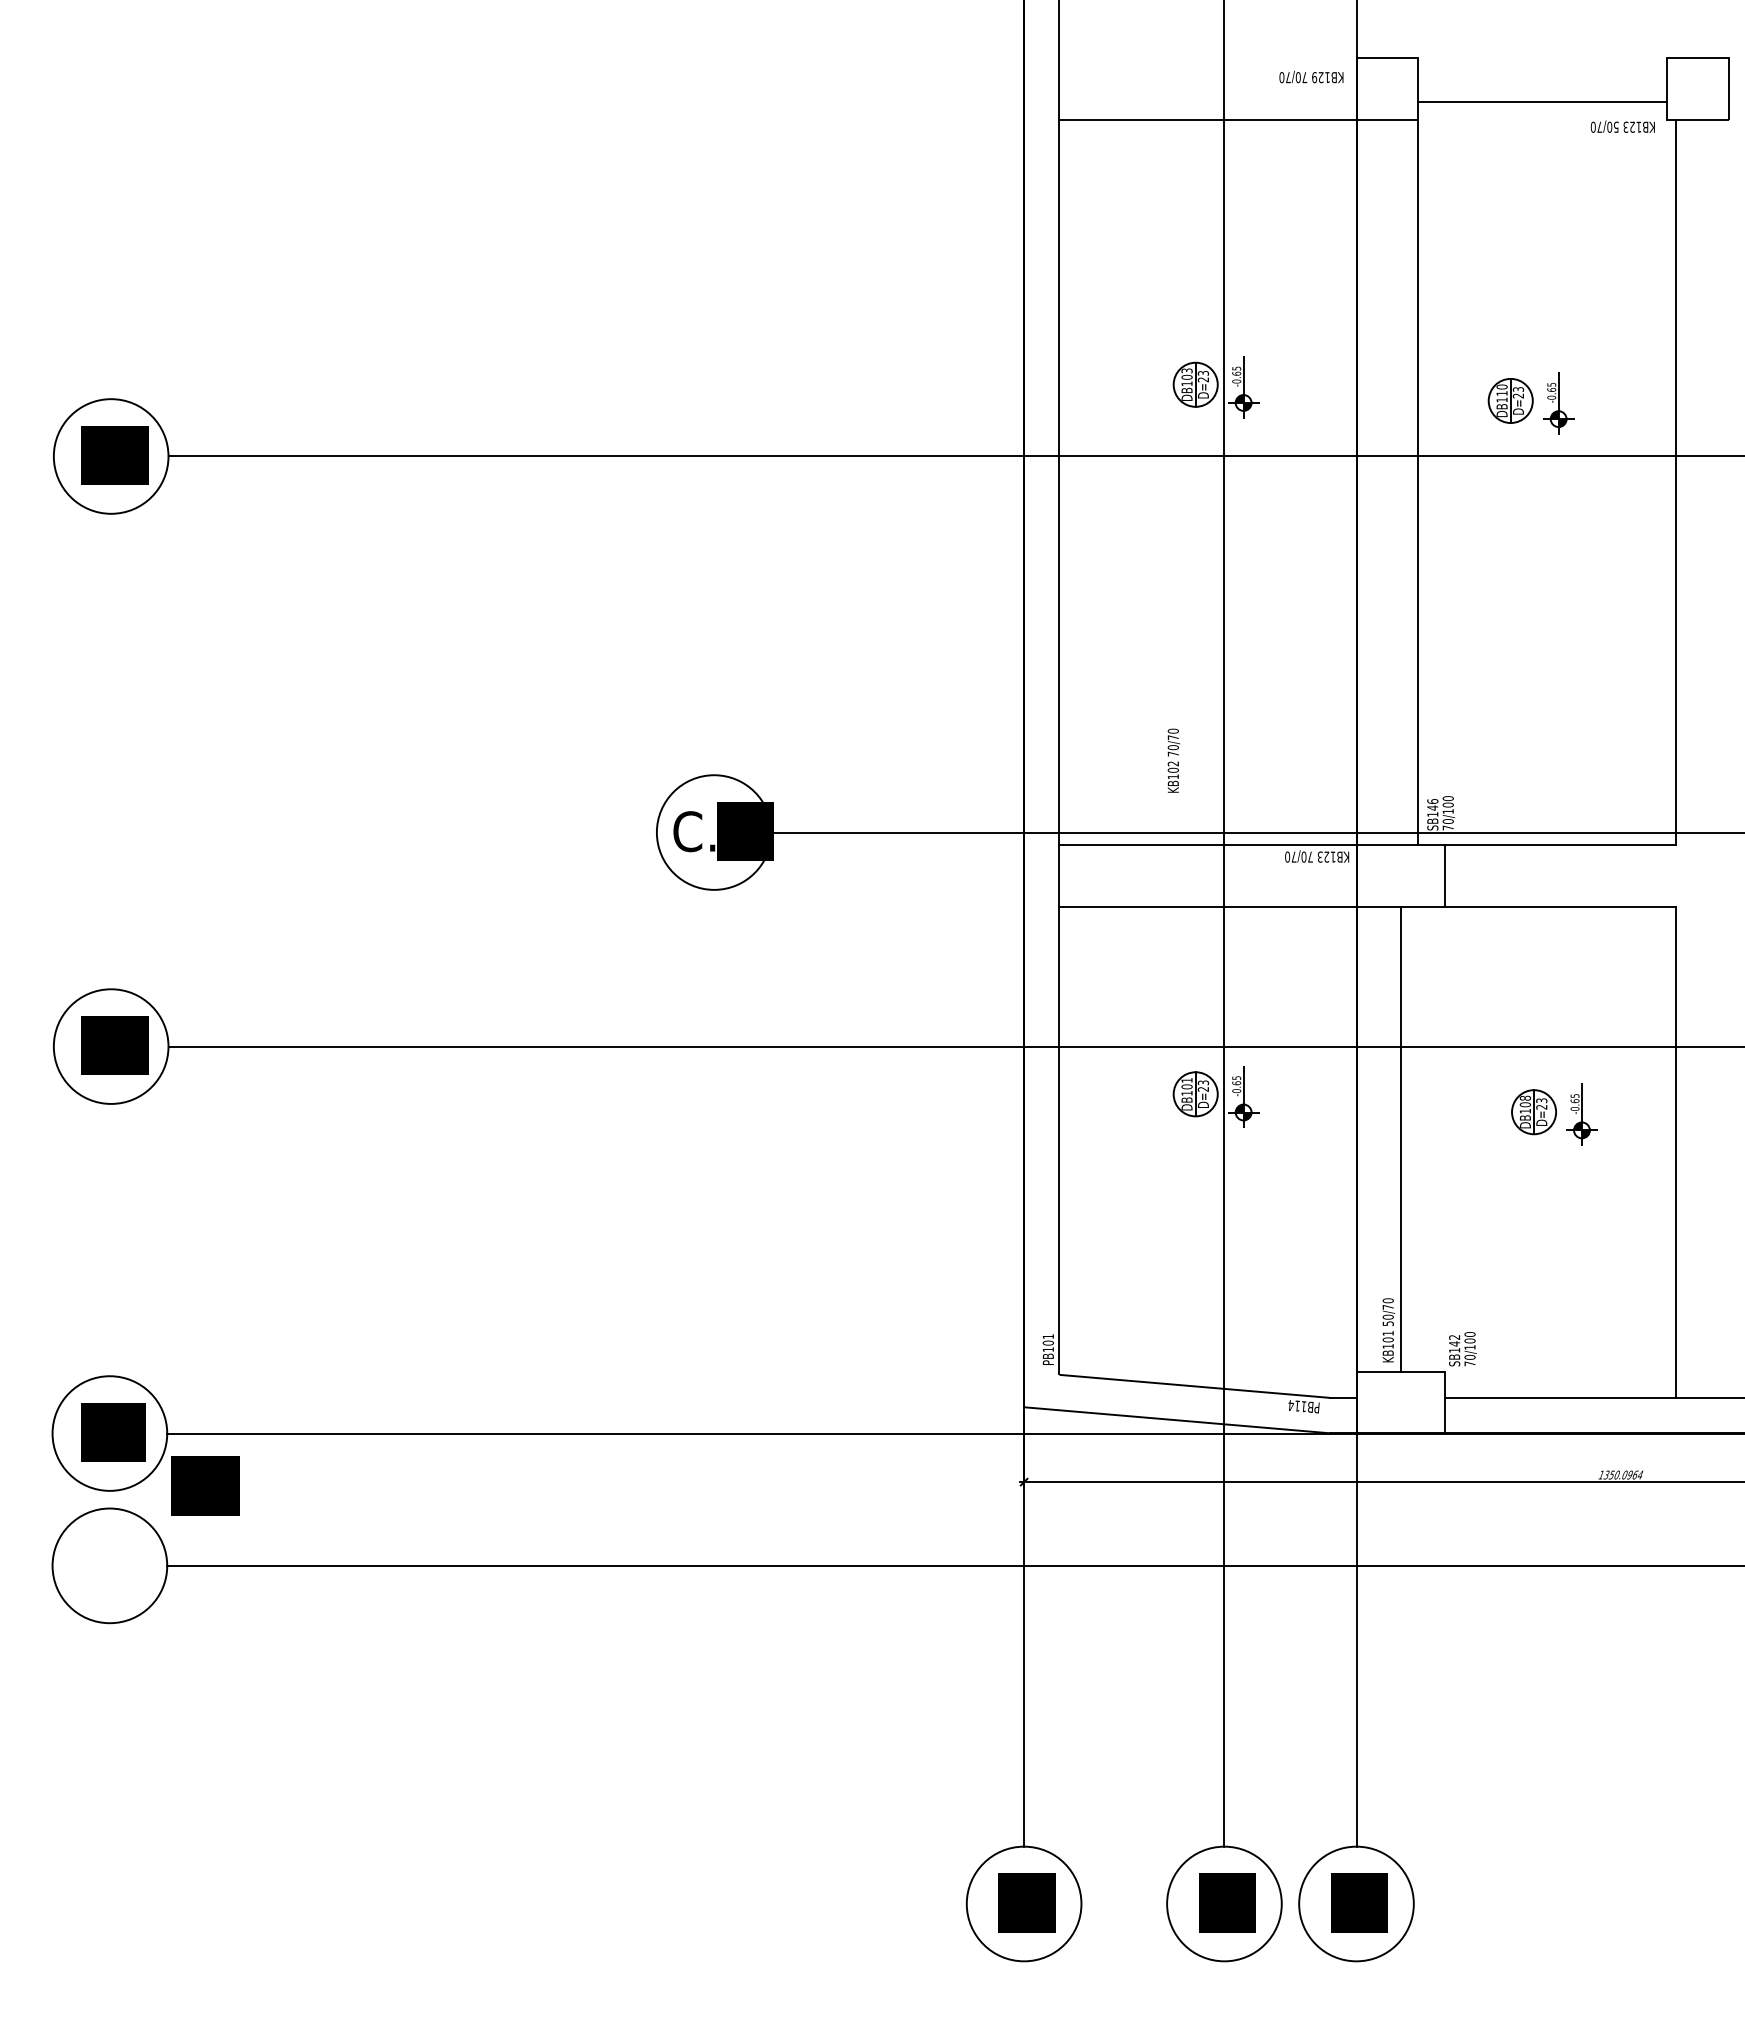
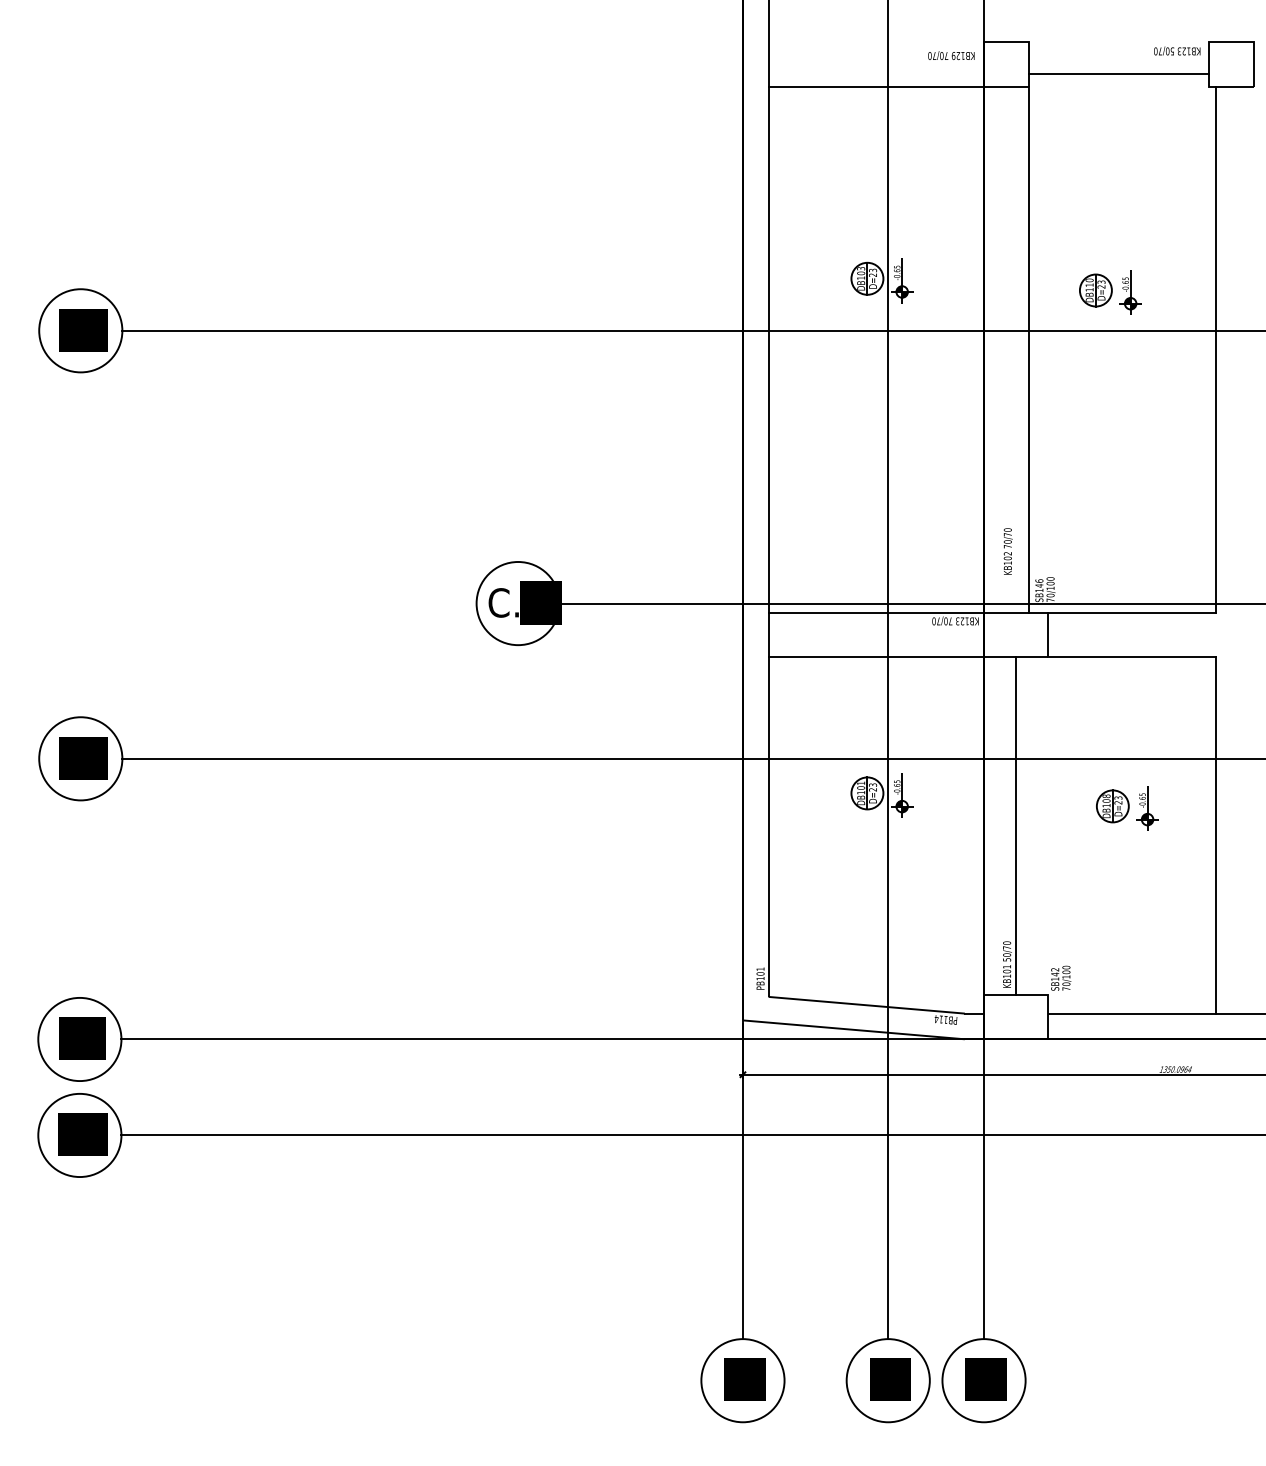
text: (1622, 126) -> (1176, 50), moved
text: (1173, 760) -> (1007, 551), moved
text: (205, 1485) -> (82, 1134), moved

